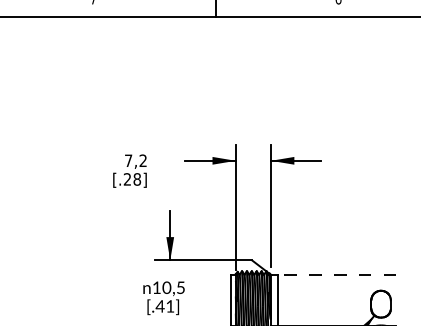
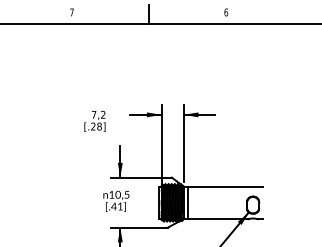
line: (335, 274) -> (224, 186), dashed -> solid

